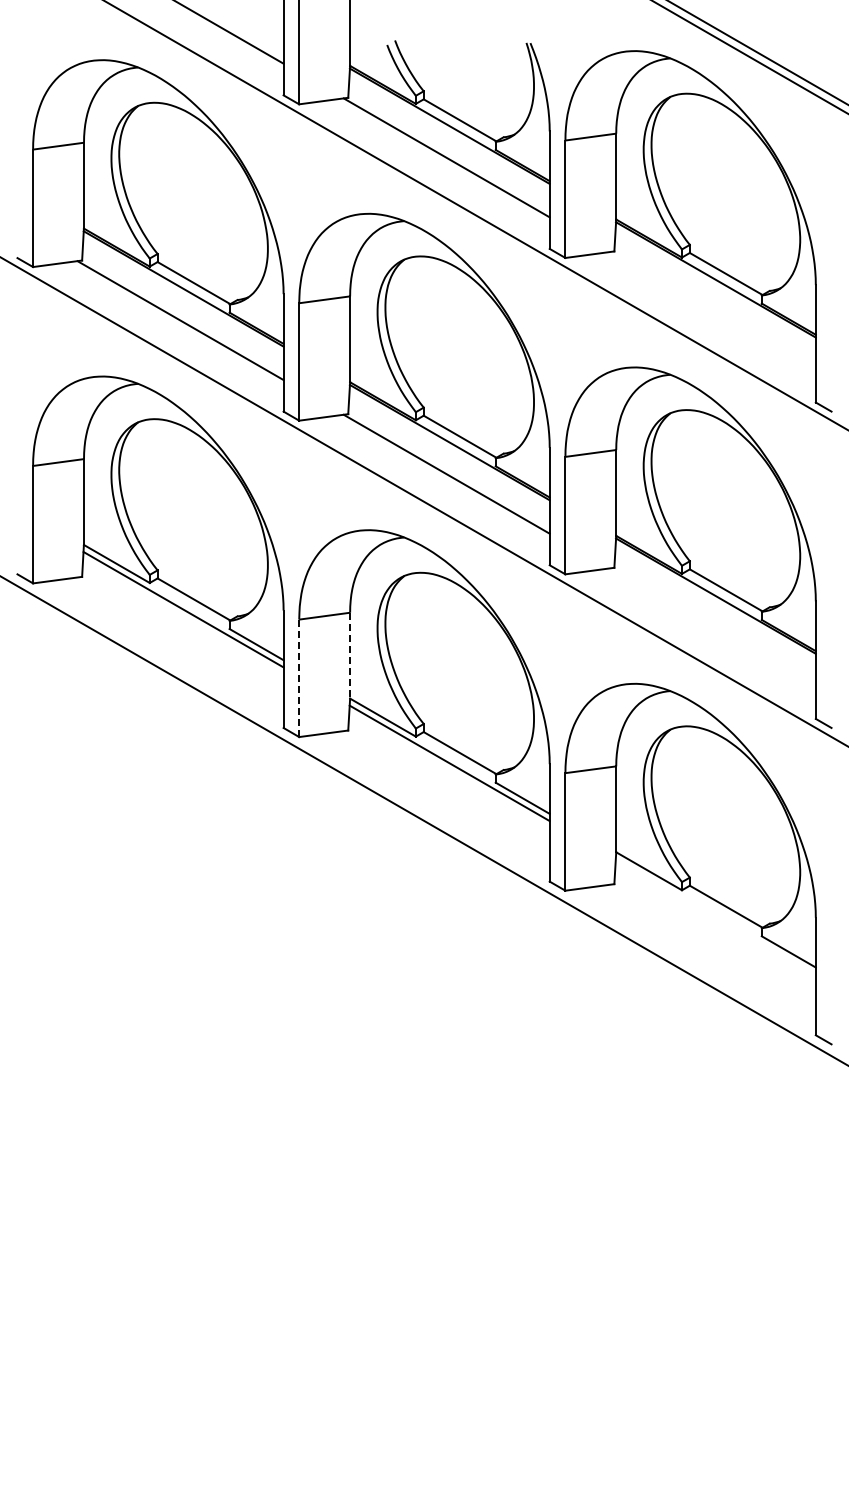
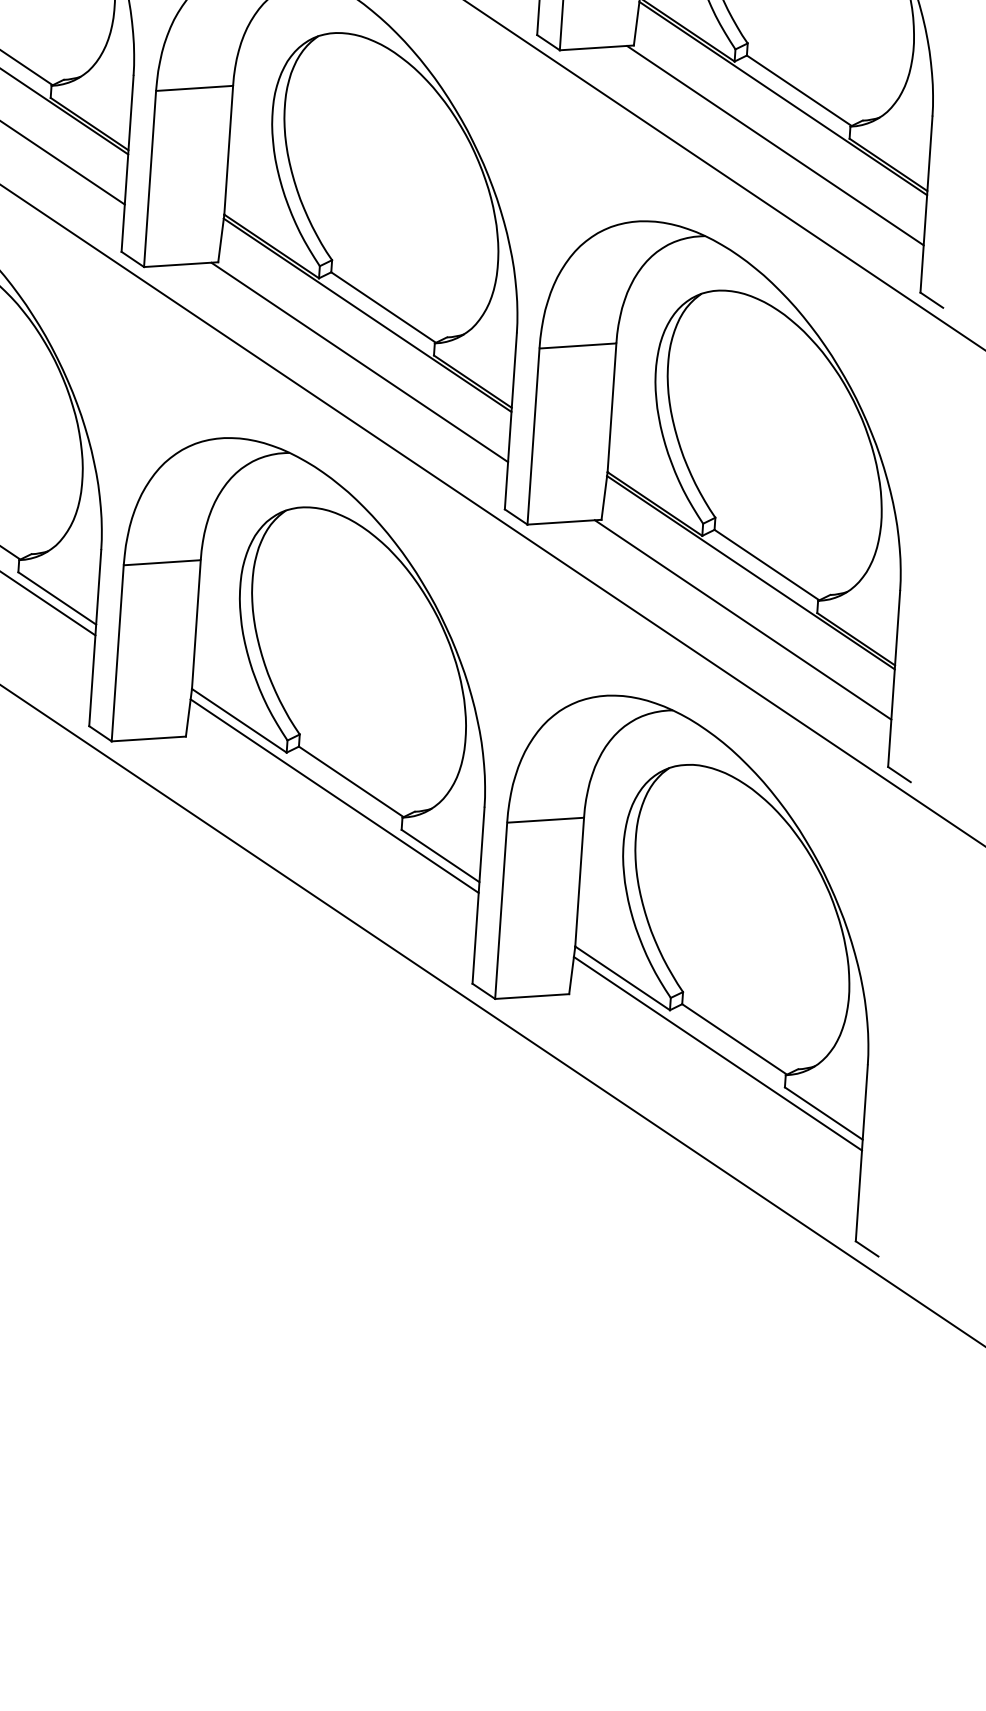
line: (712, 311) -> (774, 145), added
line: (712, 627) -> (742, 619), added
line: (350, 655) -> (196, 624), dashed -> solid
line: (299, 678) -> (118, 653), dashed -> solid
line: (715, 916) -> (717, 1052), added

